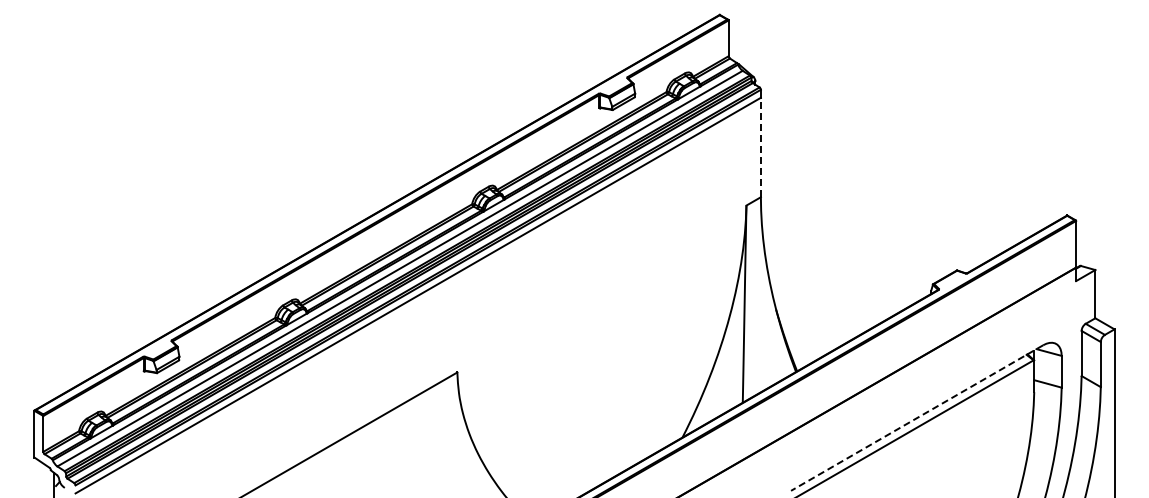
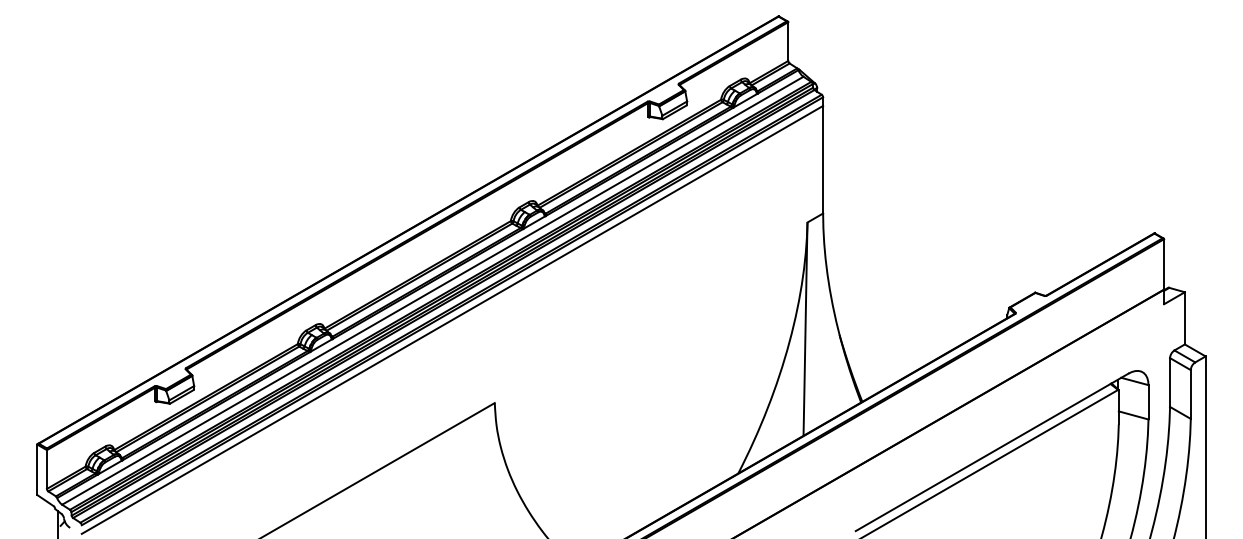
line: (760, 147) -> (822, 159), dashed -> solid
line: (917, 418) -> (992, 452), dashed -> solid

